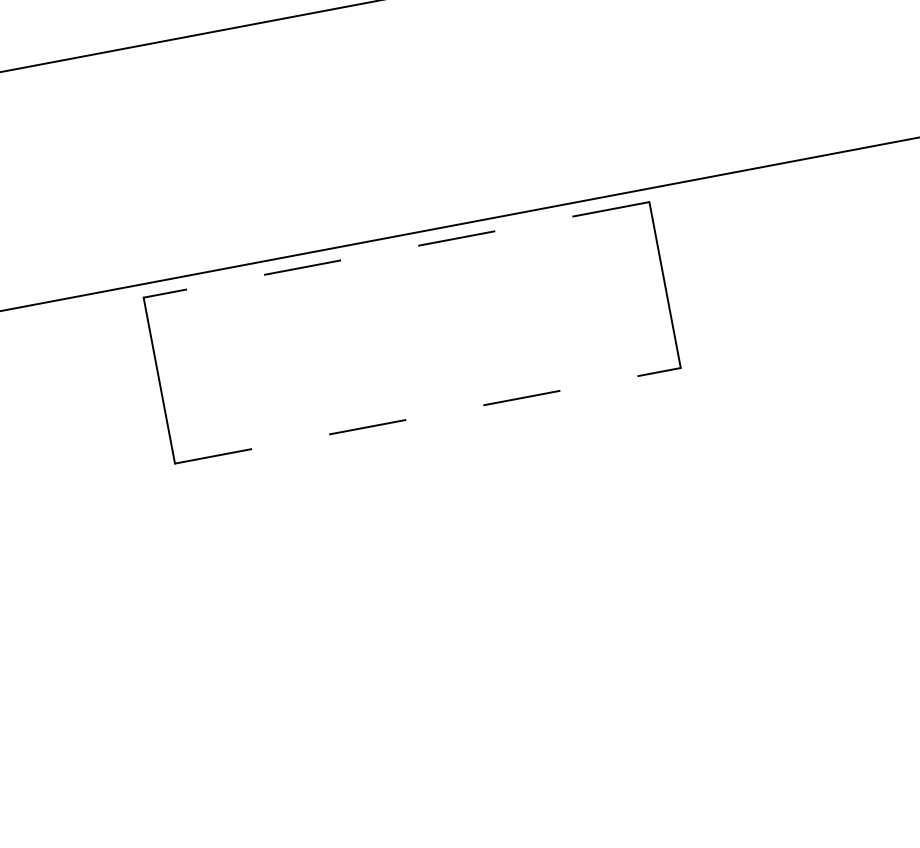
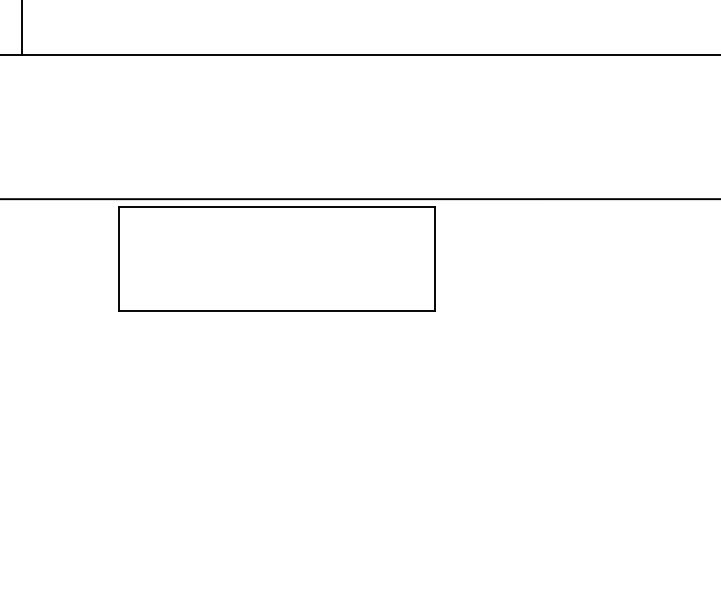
line: (395, 250) -> (276, 207), dashed -> solid
line: (428, 416) -> (277, 311), dashed -> solid

